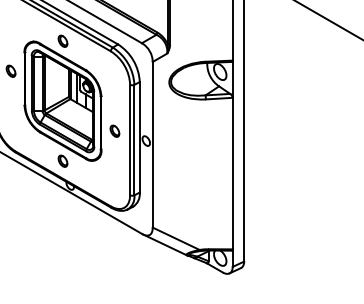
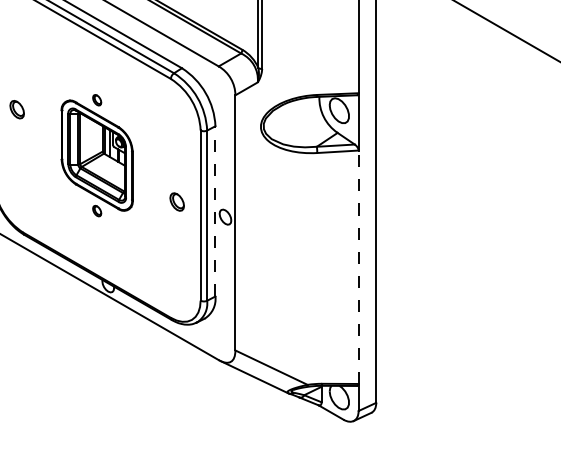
part: (62, 100) -> (96, 154), size x0.6
line: (139, 136) -> (215, 210), solid -> dashed
line: (232, 173) -> (358, 267), solid -> dashed

